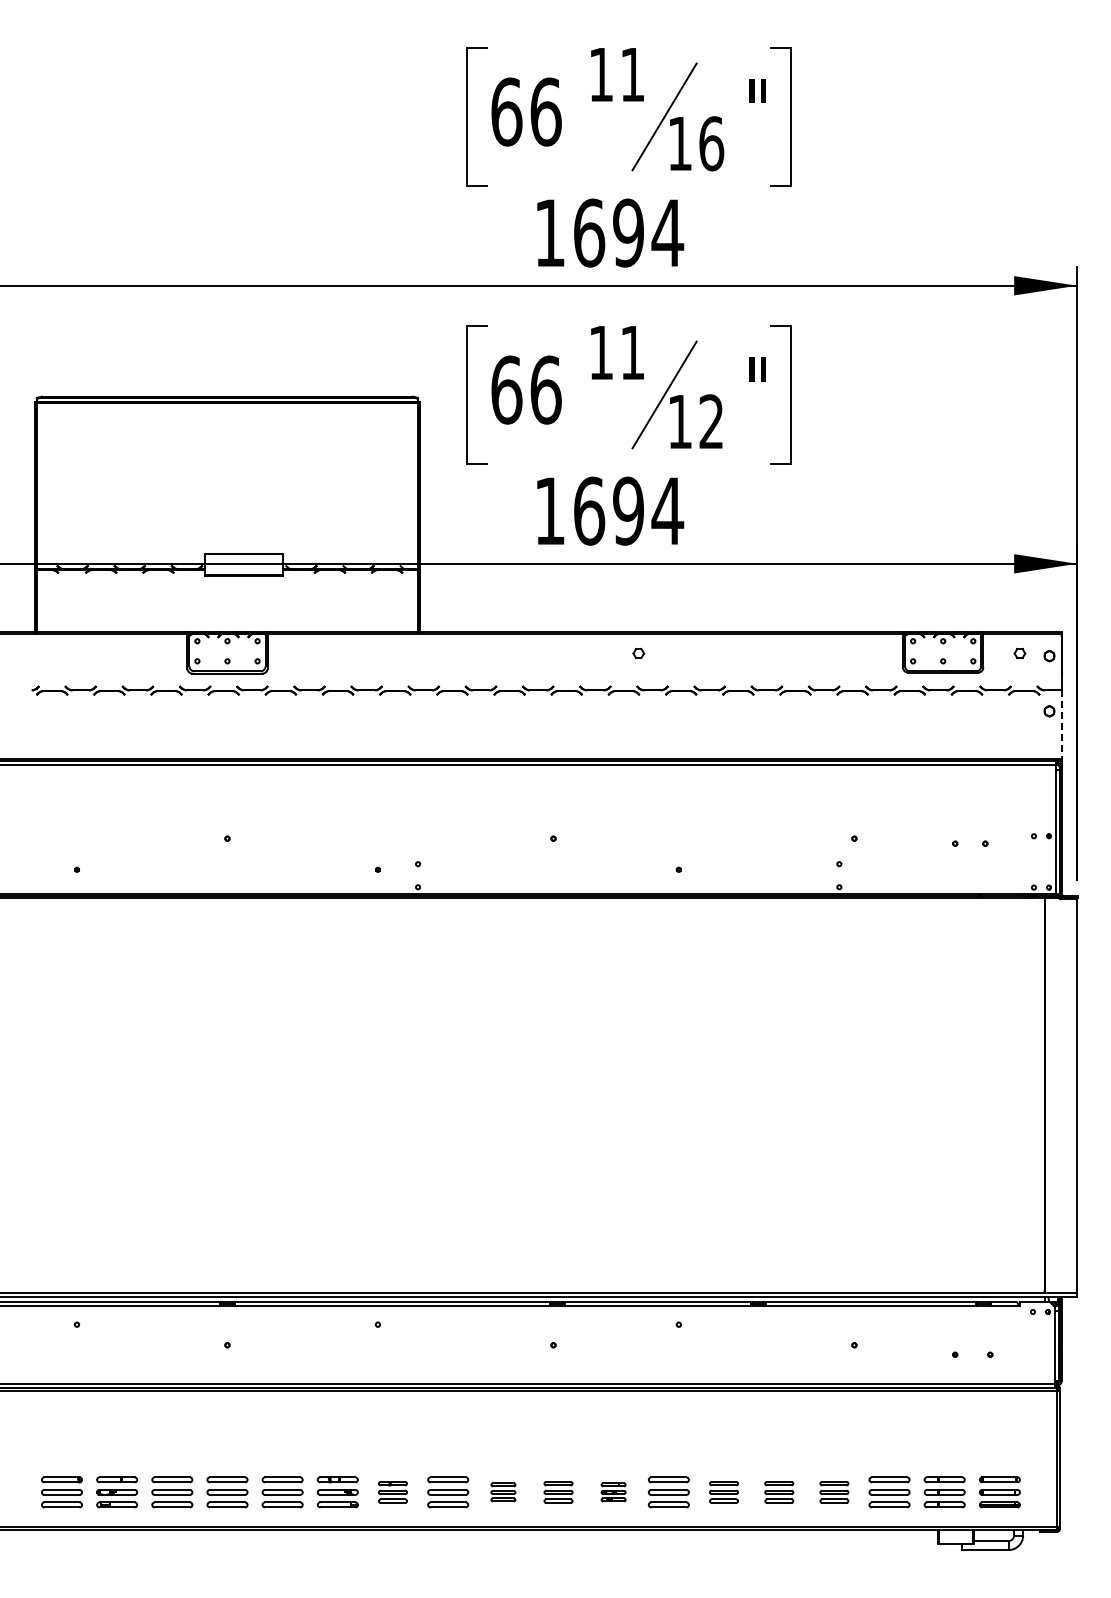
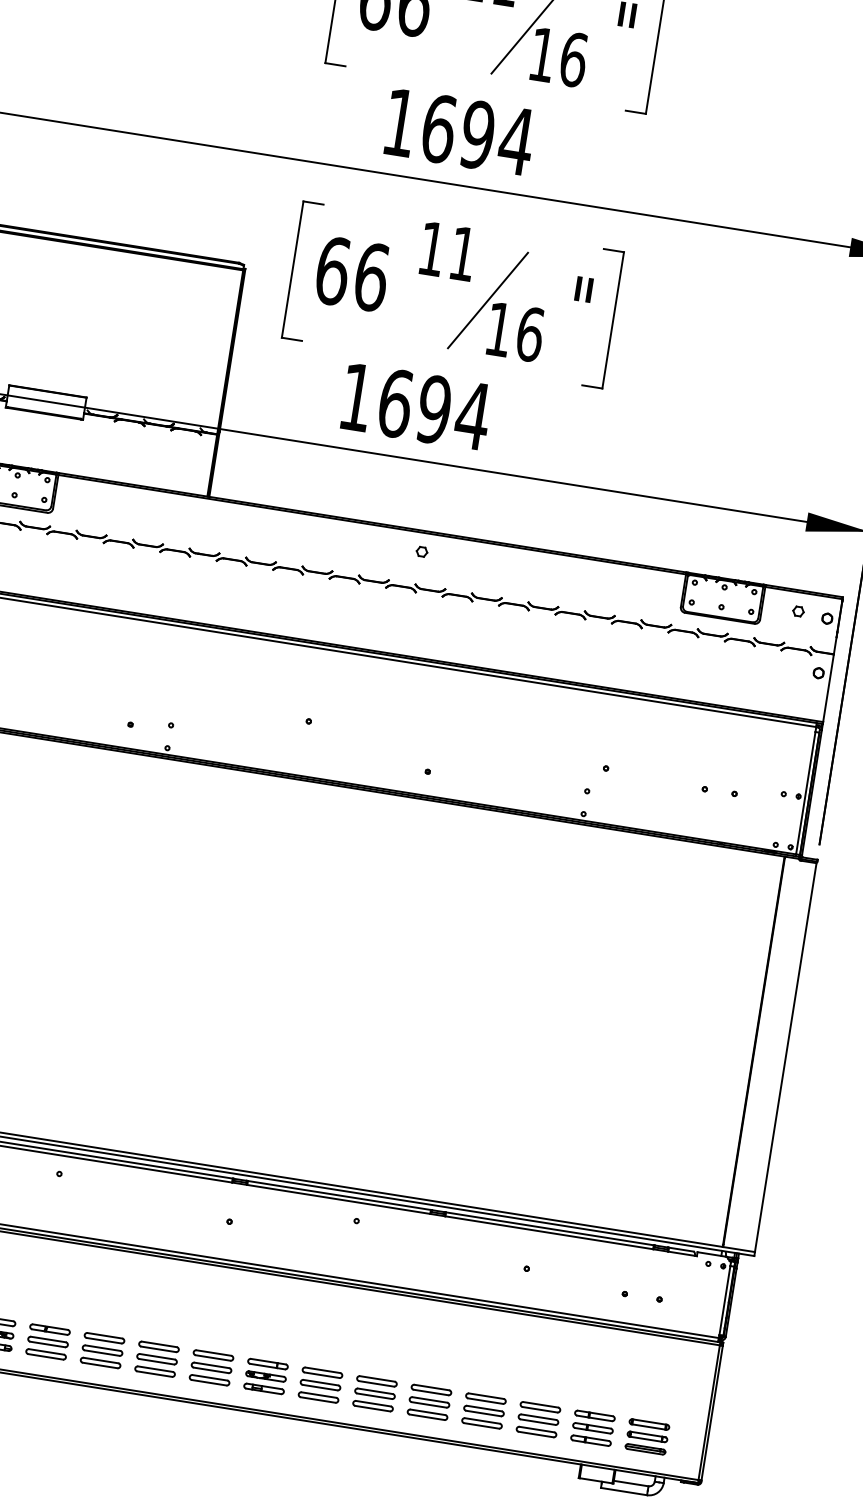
text: (711, 421) -> (530, 334), 12 -> 16
line: (1061, 725) -> (828, 689), dashed -> solid
part: (392, 1492) -> (47, 1341), size x1.43
part: (503, 1492) -> (157, 1359), size x1.67
part: (558, 1492) -> (211, 1367), size x1.43
part: (613, 1492) -> (265, 1376), size x1.67
part: (723, 1492) -> (374, 1393), size x1.43
part: (779, 1492) -> (429, 1402), size x1.43
part: (834, 1492) -> (484, 1411), size x1.43

